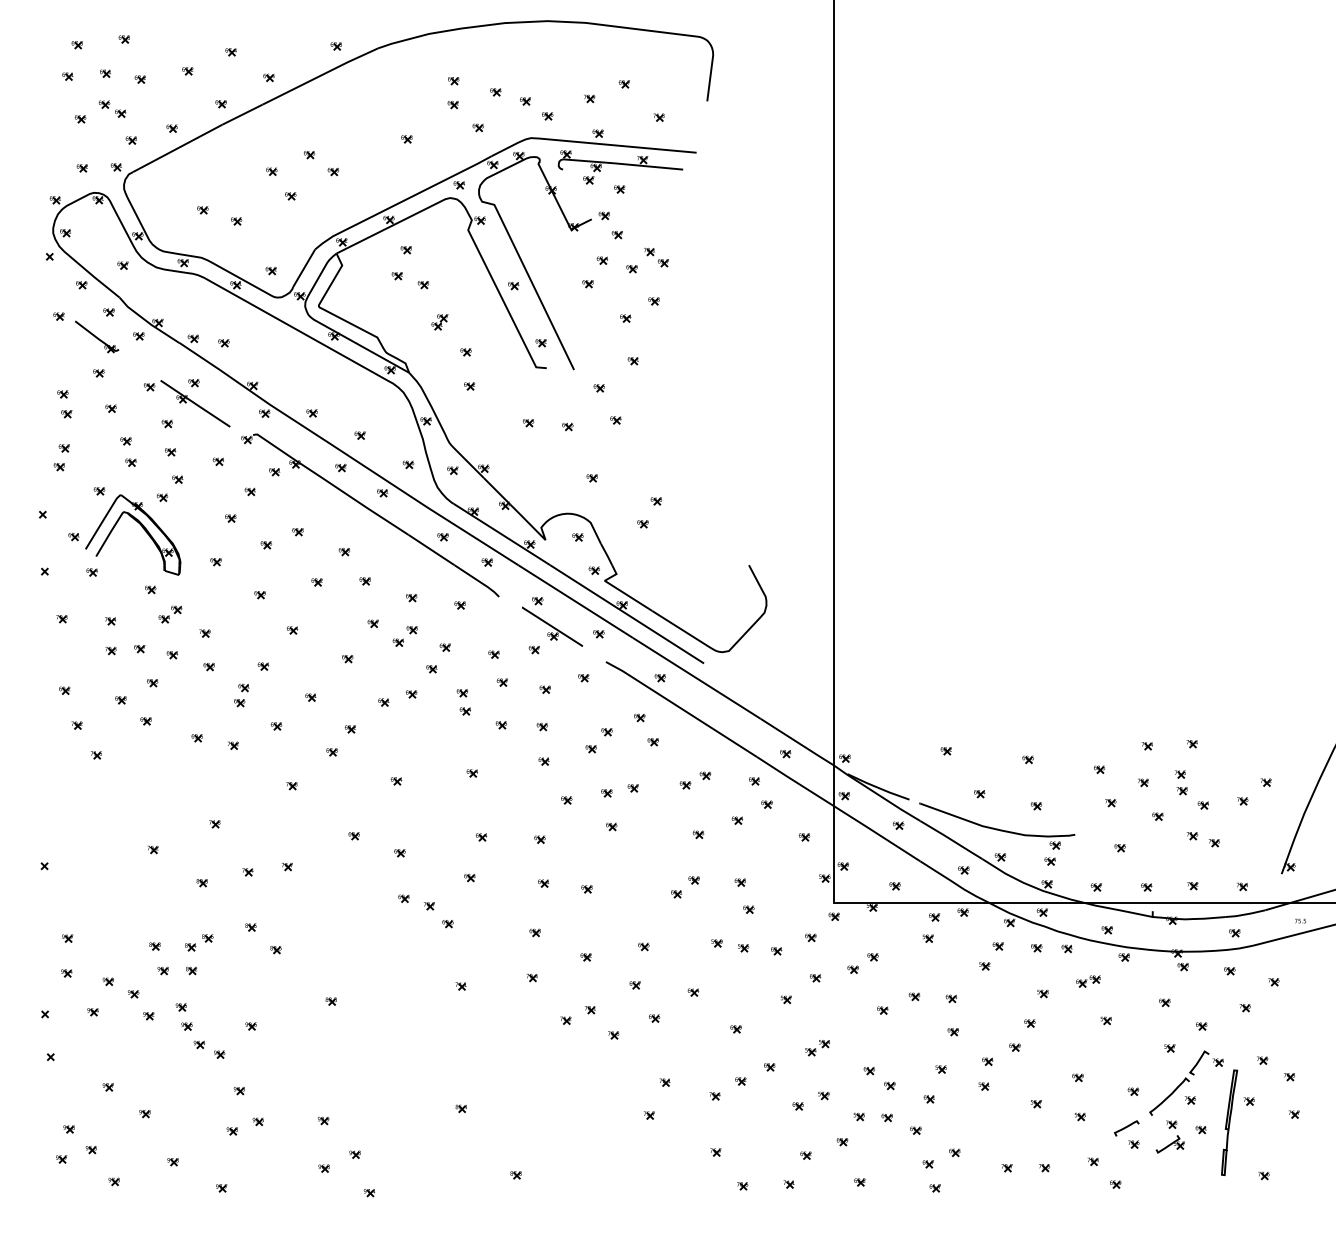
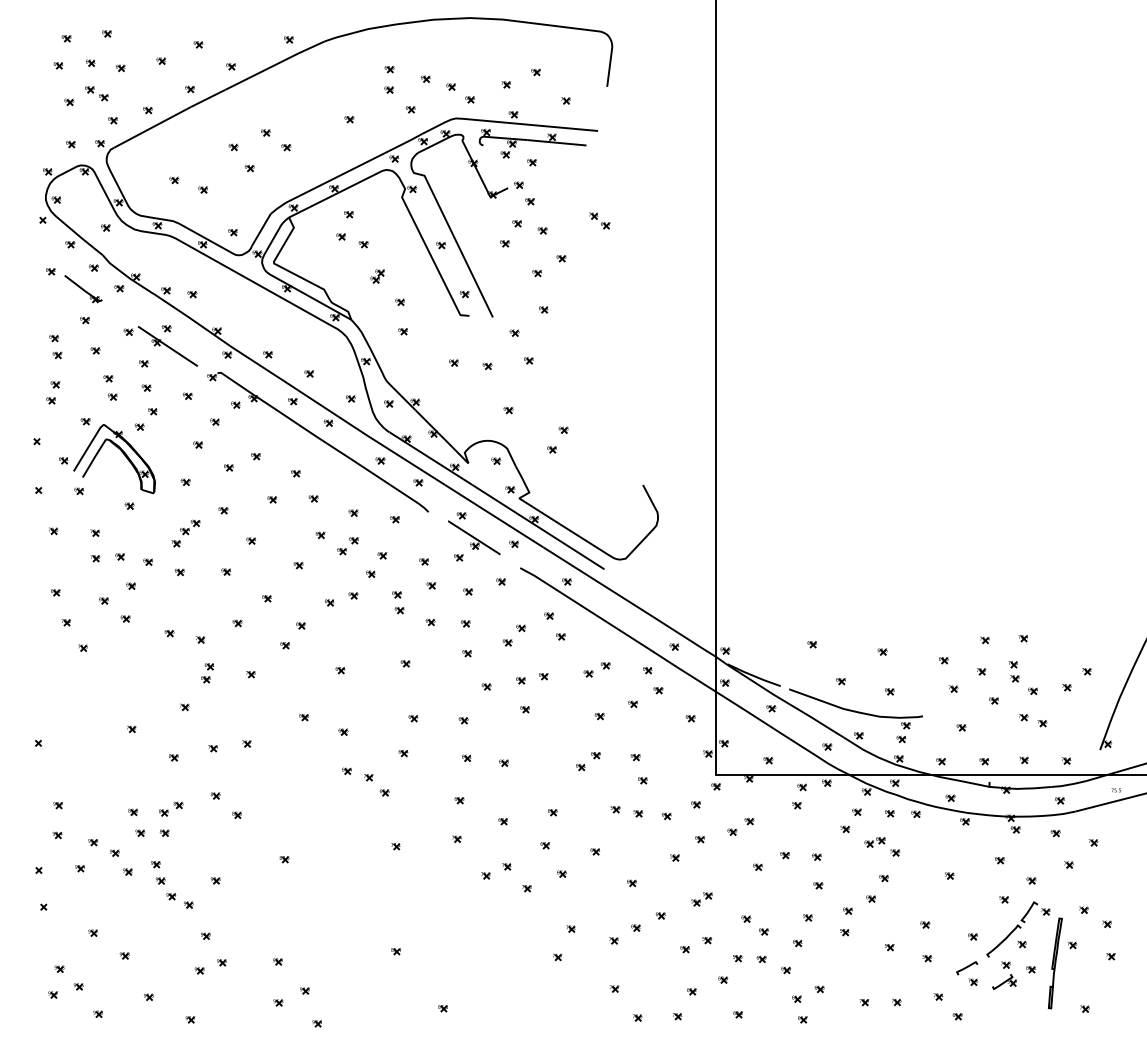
part: (656, 257) -> (599, 220), moved
part: (170, 614) -> (190, 527), moved
part: (241, 695) -> (207, 673), moved
part: (1088, 981) -> (875, 842), moved

